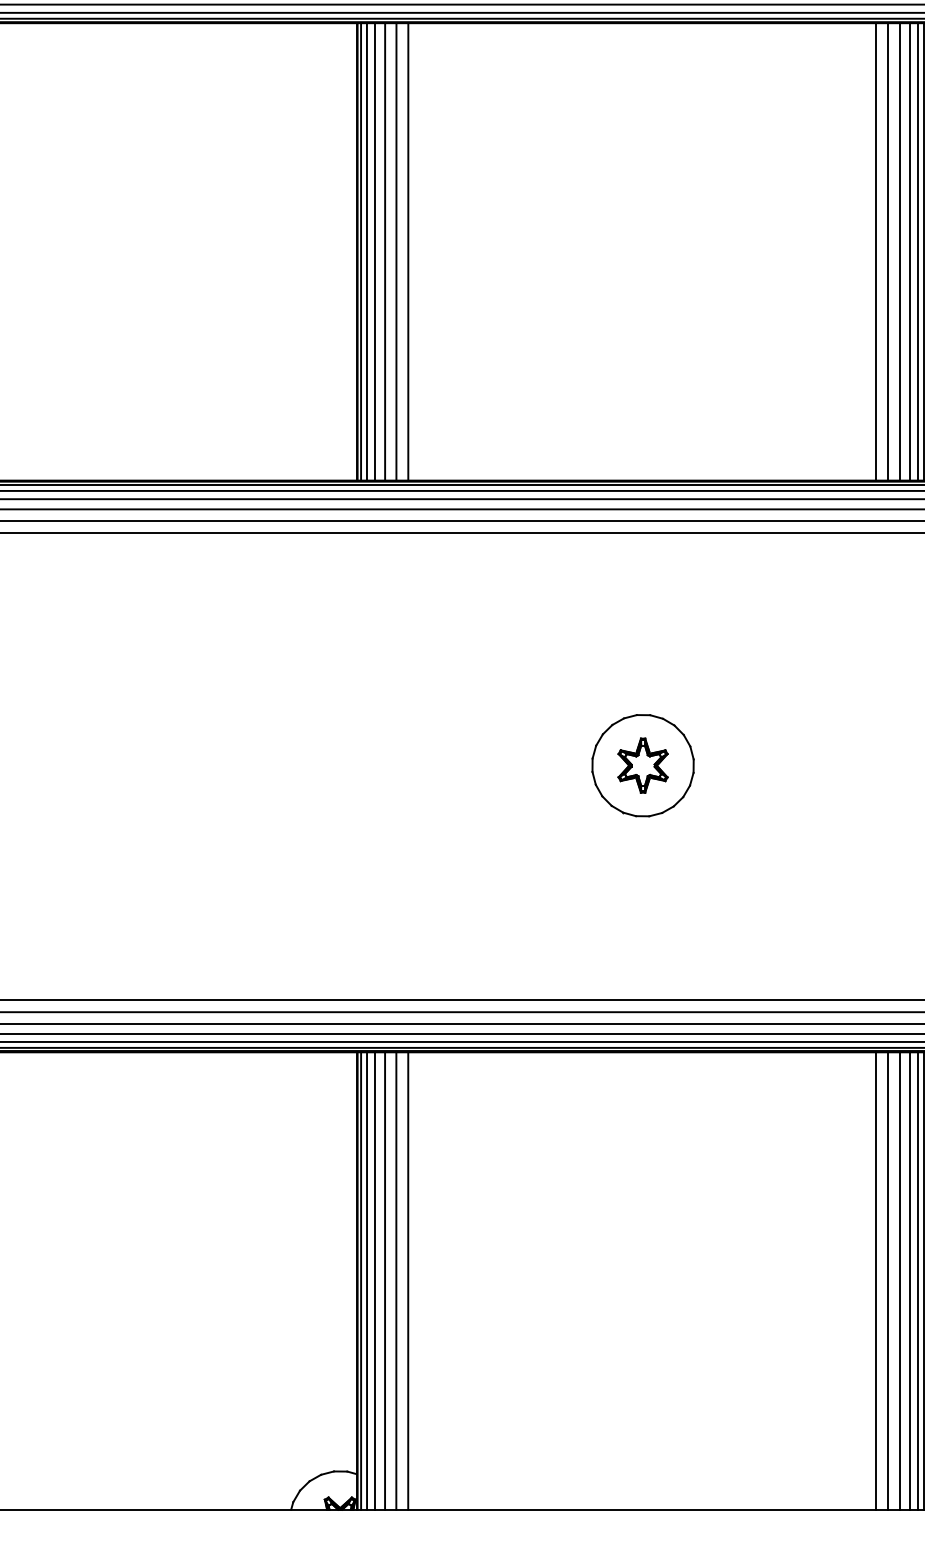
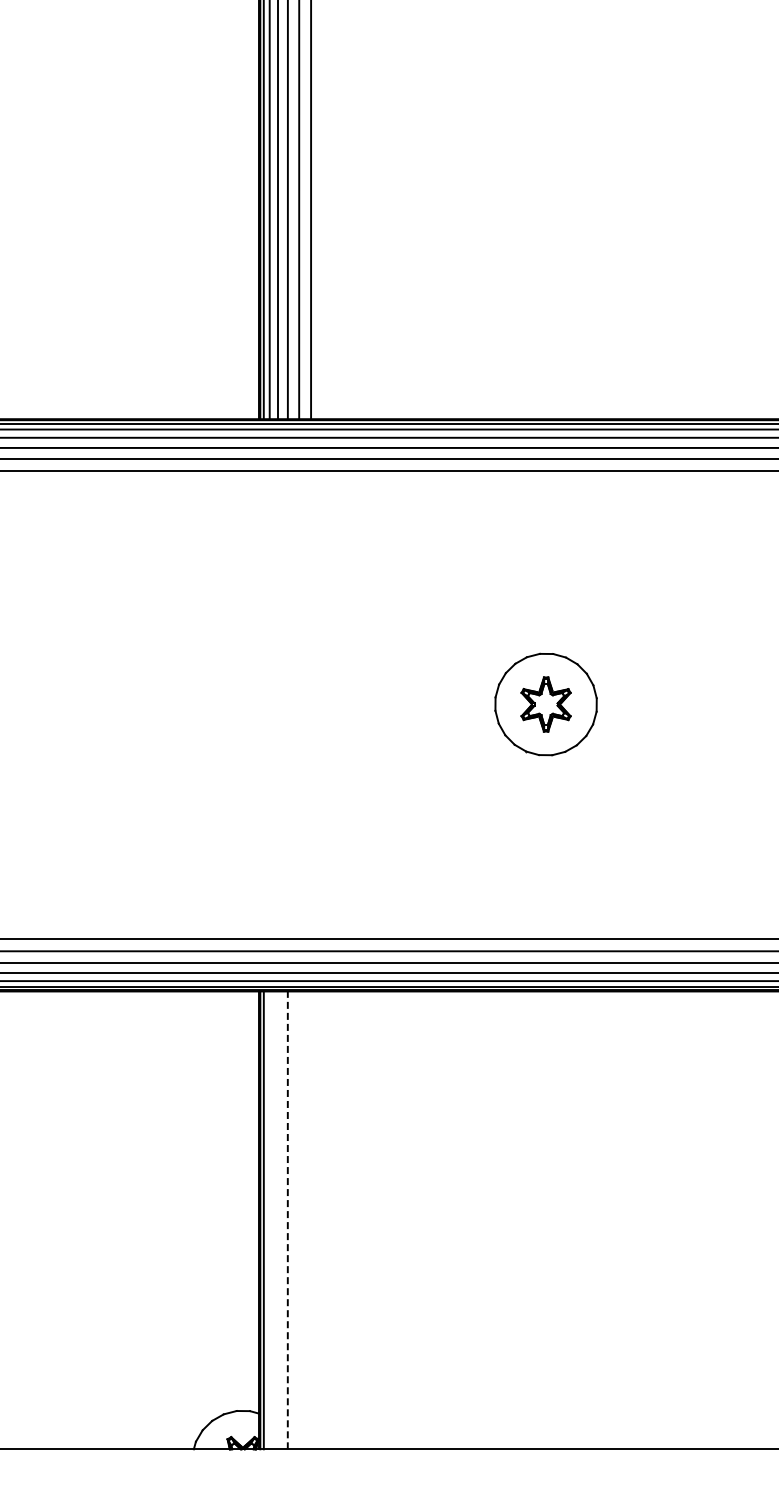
line: (367, 1280) -> (270, 1219), removed
line: (375, 1280) -> (278, 1219), removed
line: (396, 1280) -> (299, 1219), removed
line: (408, 1280) -> (311, 1219), removed
line: (385, 1281) -> (288, 1220), solid -> dashed

